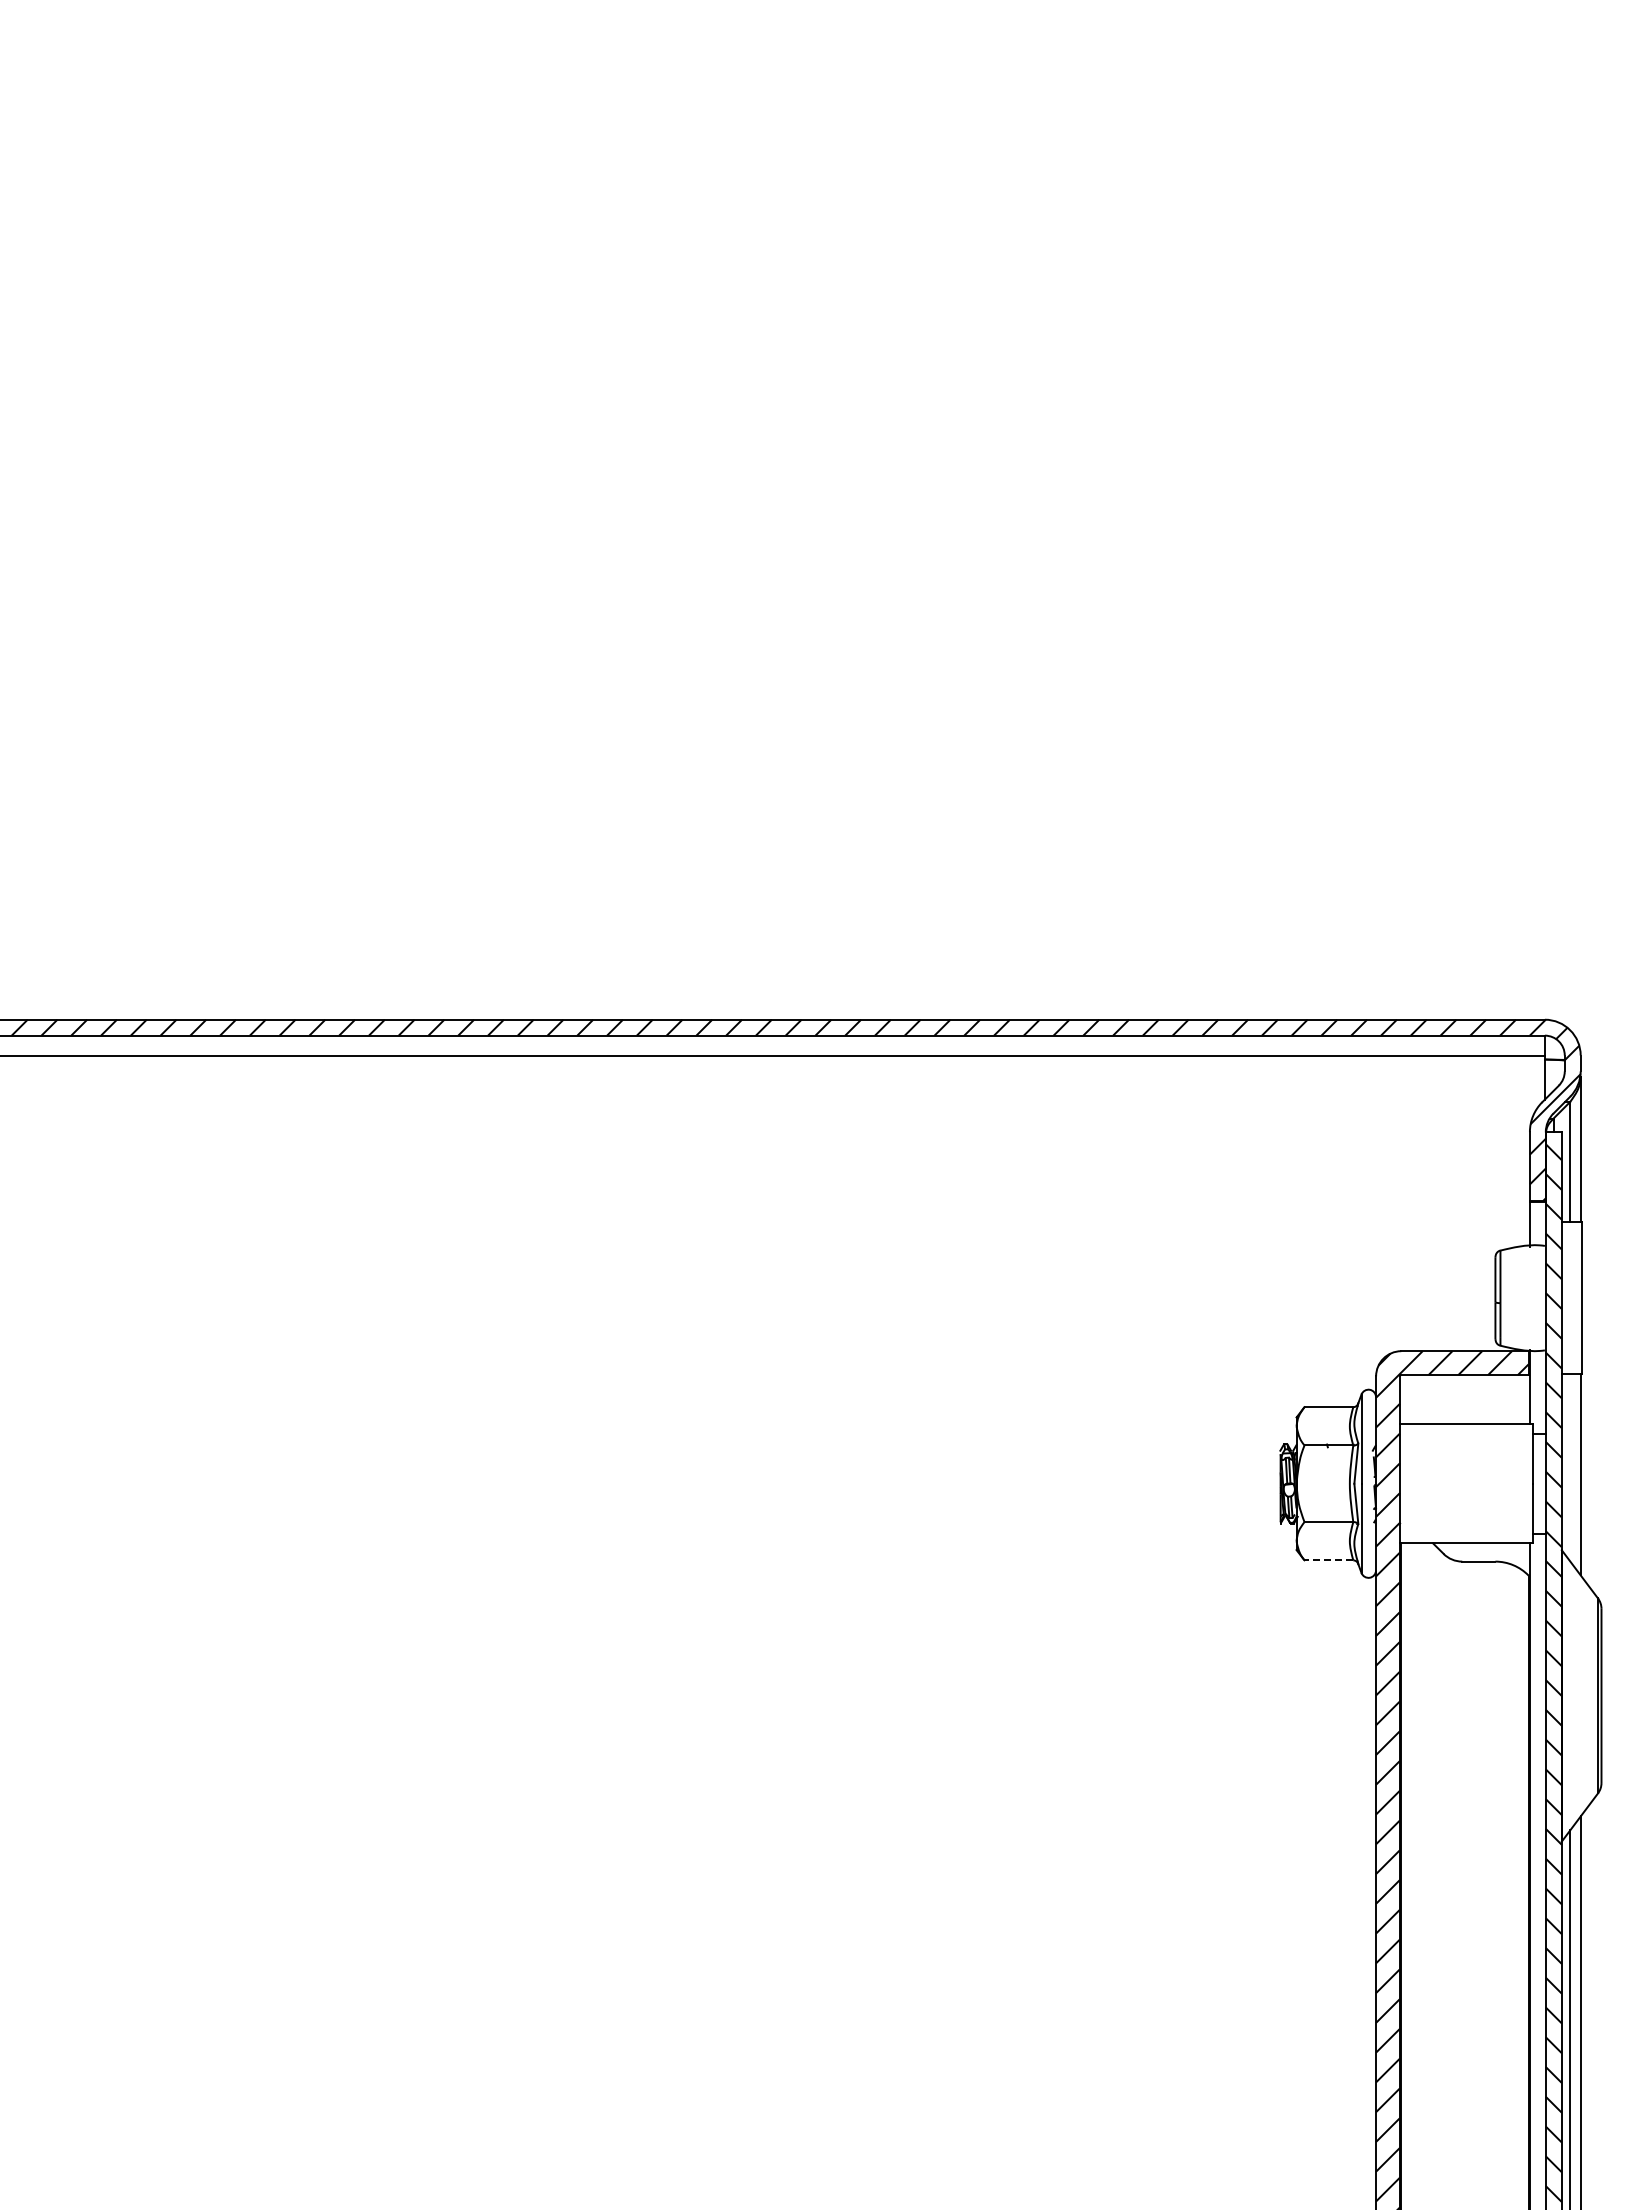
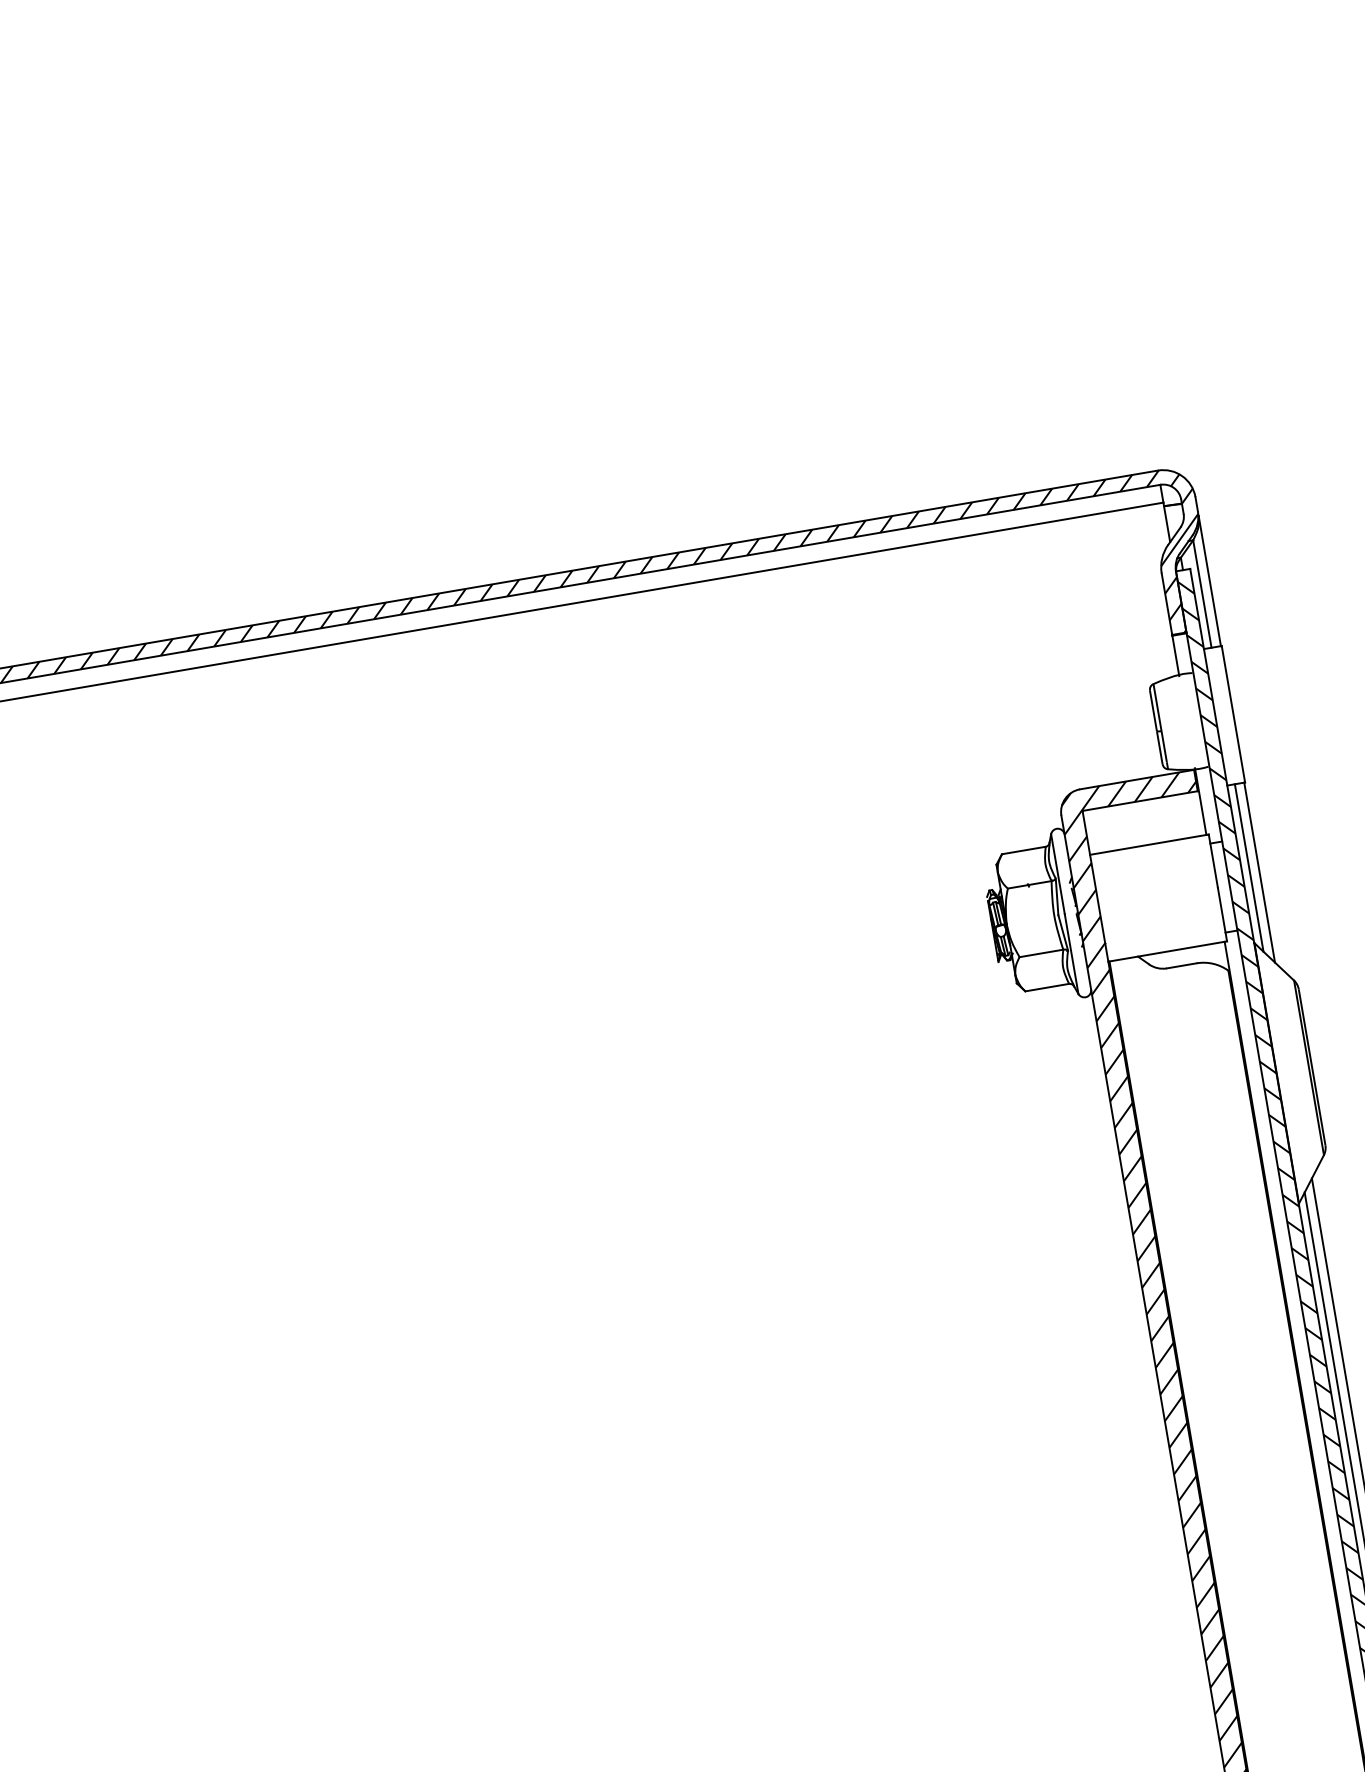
line: (1570, 1467) -> (1249, 867), added
line: (1328, 1560) -> (1046, 987), dashed -> solid

